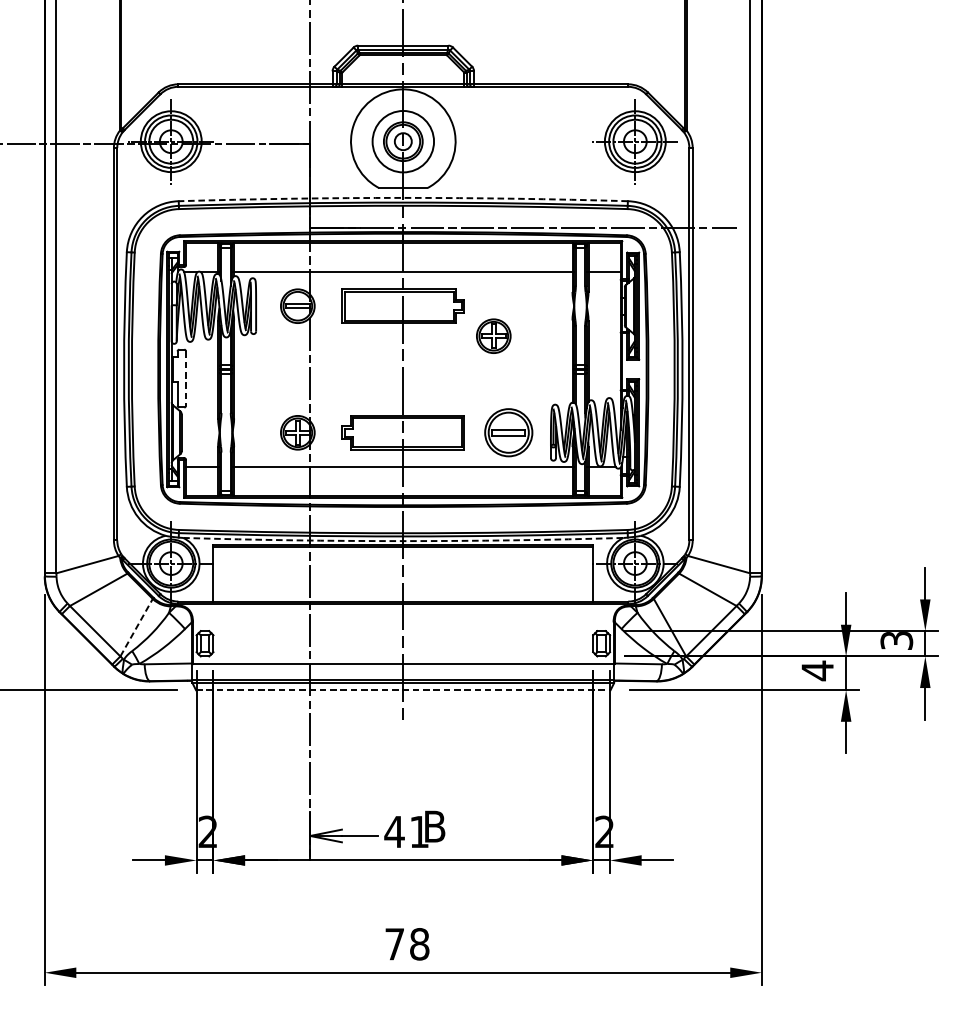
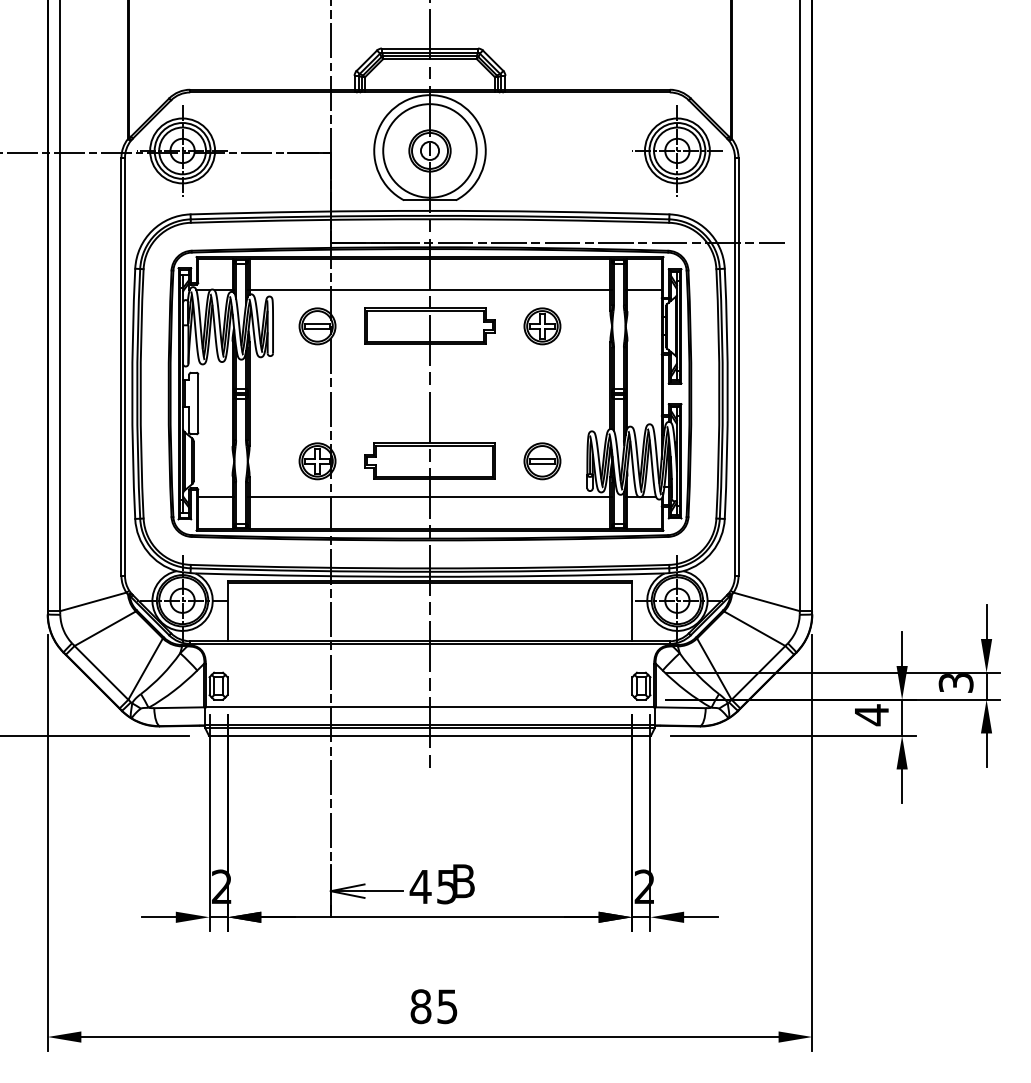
circle: (402, 141) -> (429, 150), size x1.43
arc: (403, 197) -> (430, 210), dashed -> solid
part: (493, 336) -> (542, 326), moved
line: (186, 379) -> (198, 404), dashed -> solid
part: (508, 432) -> (542, 461), size x0.71
arc: (403, 540) -> (430, 576), dashed -> solid
line: (136, 627) -> (145, 668), dashed -> solid
line: (403, 689) -> (430, 735), dashed -> solid
text: (418, 832) -> (446, 887), 41 -> 45
text: (406, 944) -> (433, 1006), 78 -> 85

